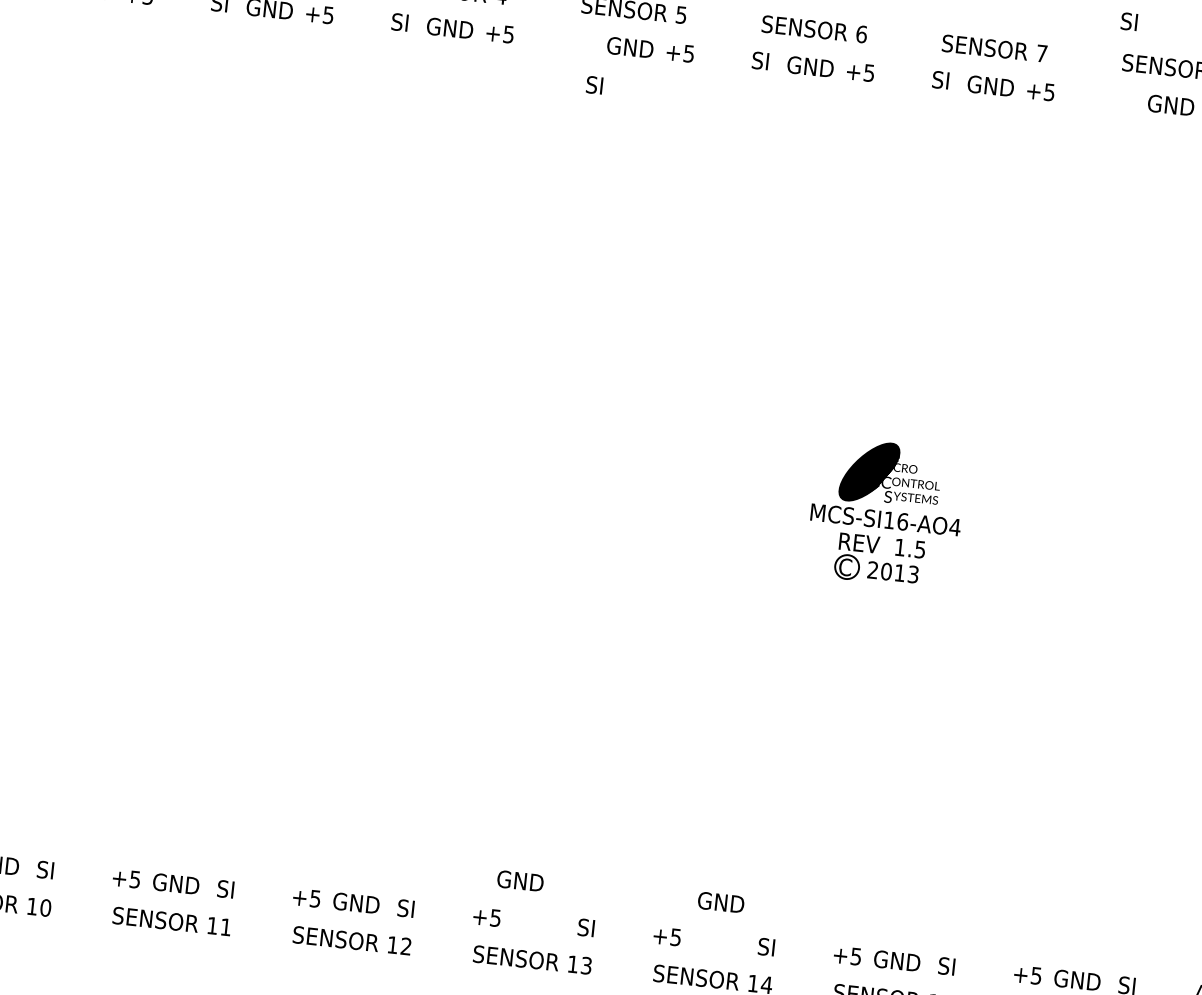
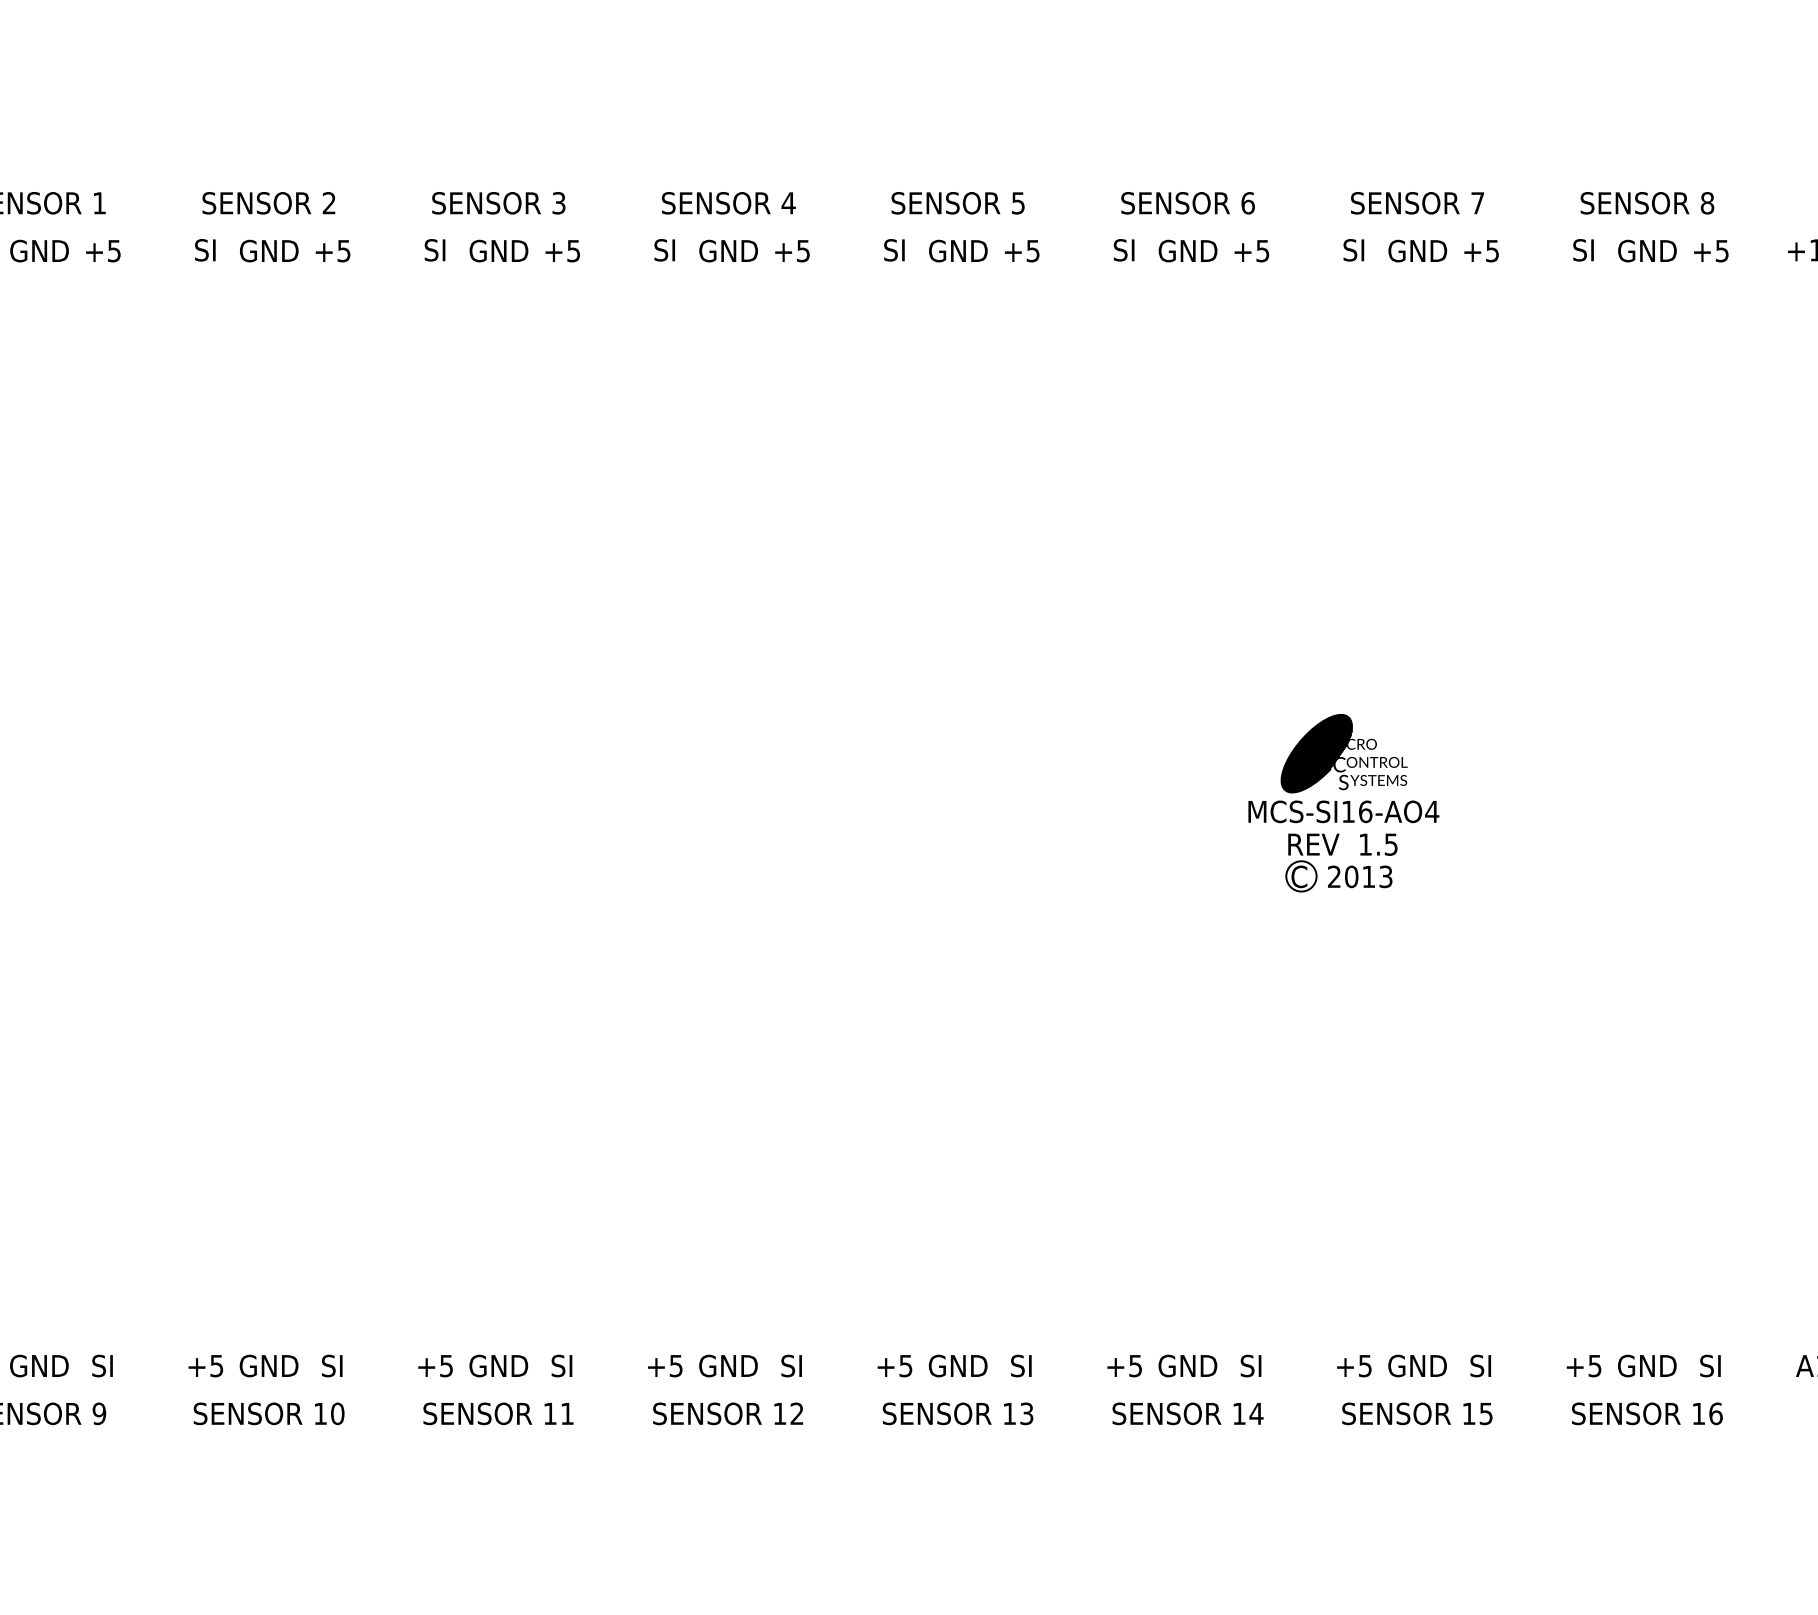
text: (1129, 21) -> (1583, 250), moved
text: (594, 85) -> (894, 250), moved
text: (520, 880) -> (957, 1365), moved
text: (720, 902) -> (1187, 1365), moved

